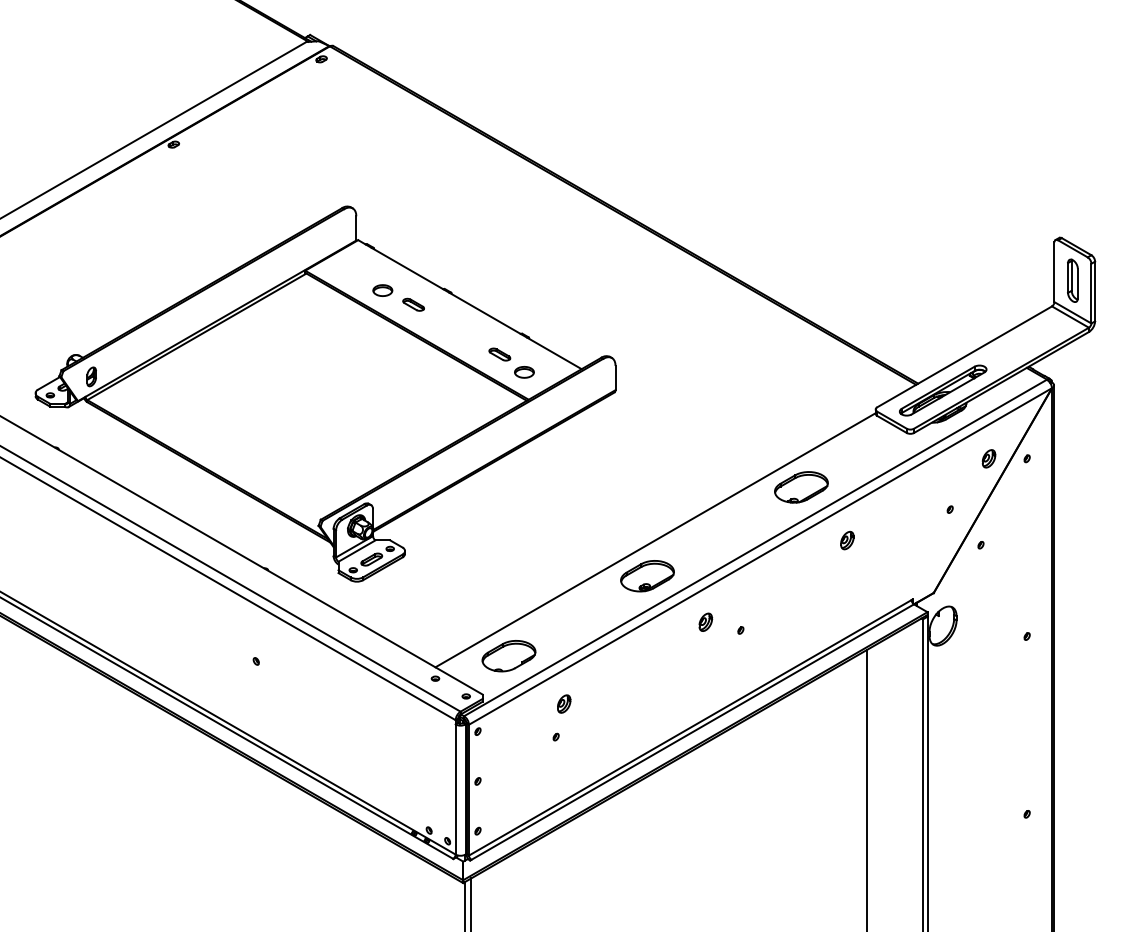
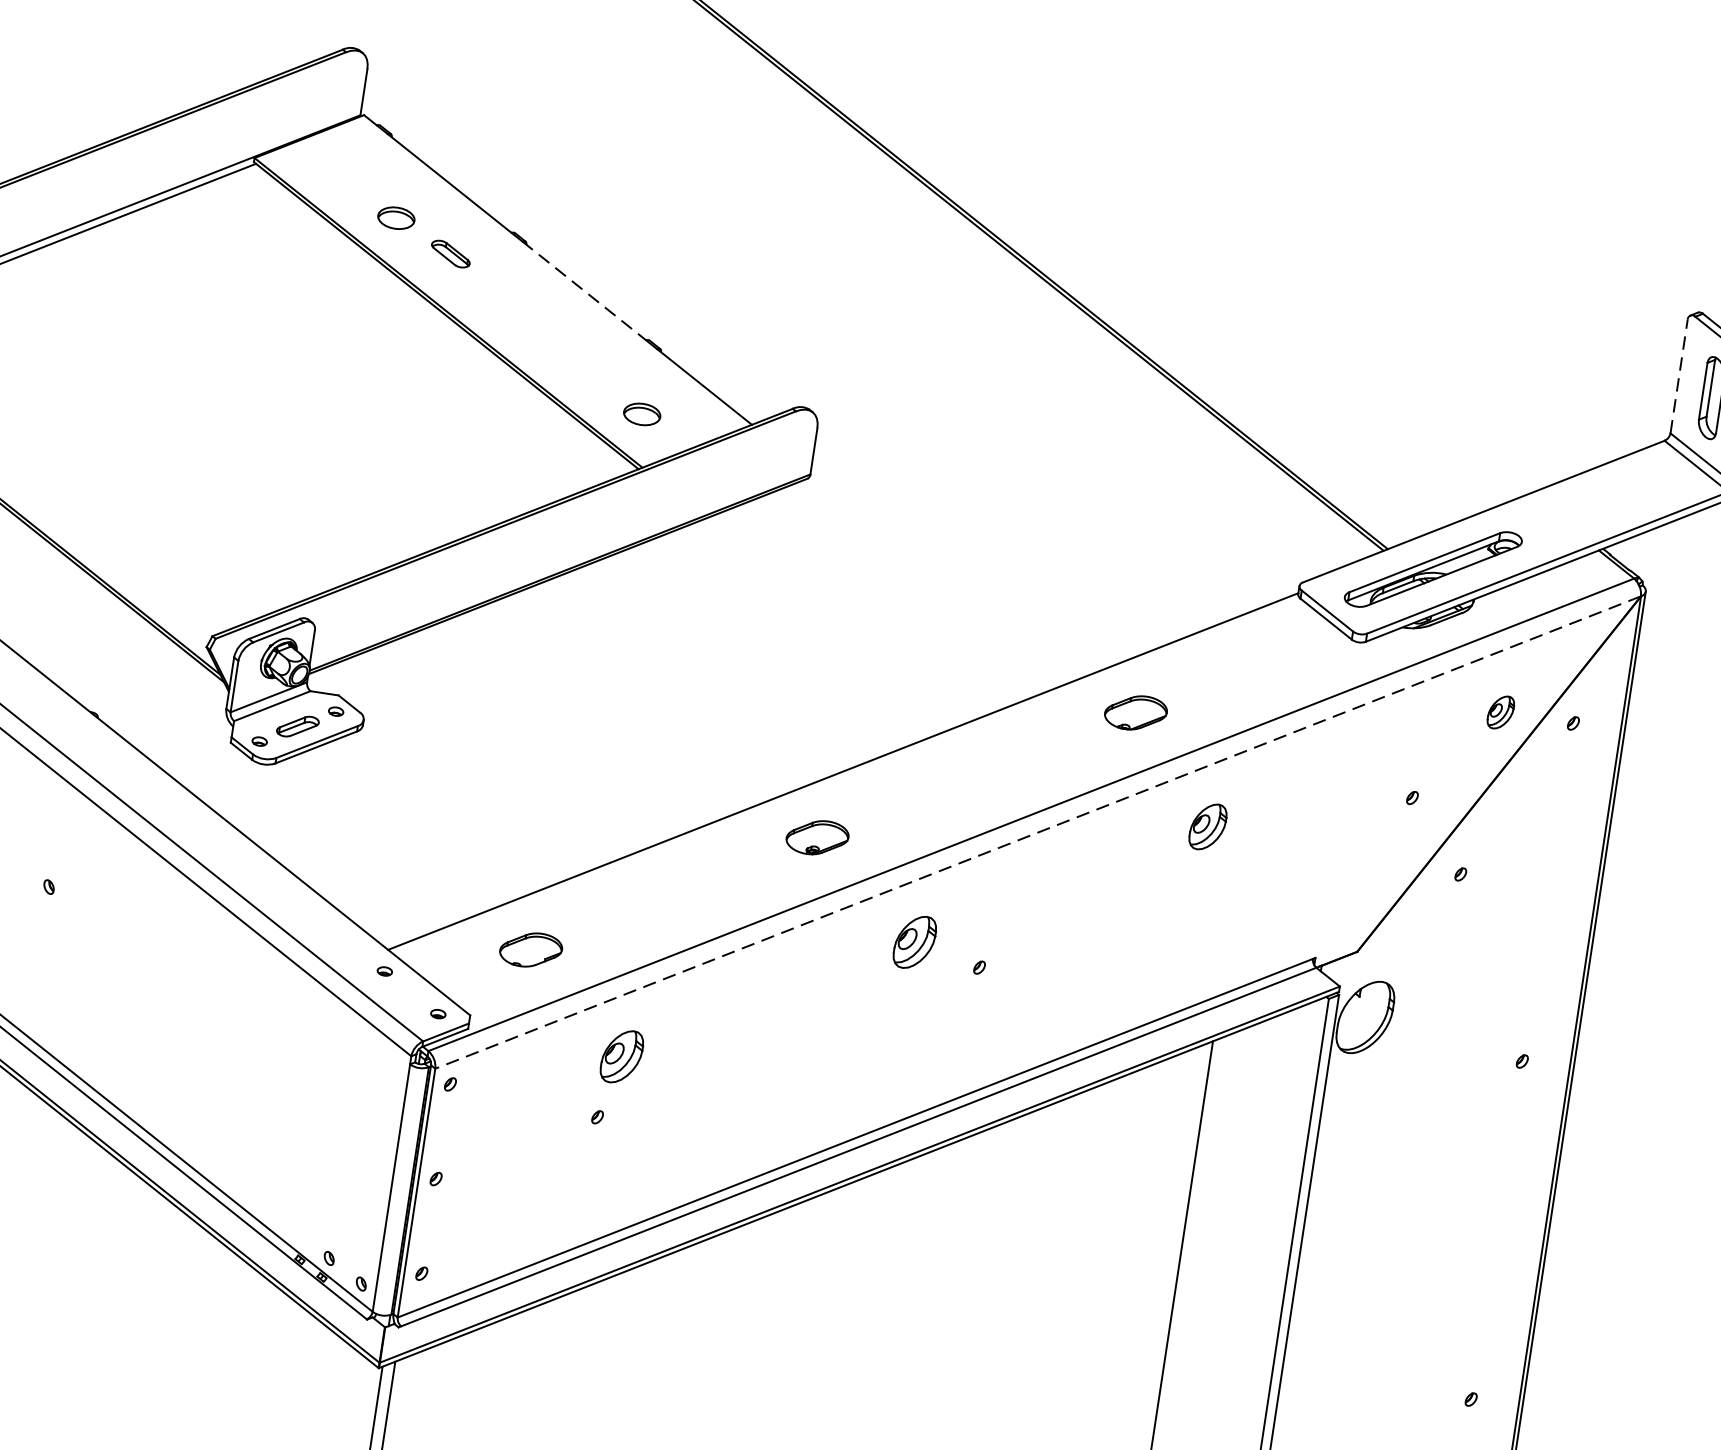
line: (1054, 272) -> (1679, 376), solid -> dashed
line: (485, 313) -> (585, 291), solid -> dashed
part: (499, 354) -> (599, 373), removed
part: (801, 487) -> (1136, 713), size x0.6
part: (847, 540) -> (1208, 827), size x1.4
line: (760, 556) -> (1038, 832), solid -> dashed
part: (647, 576) -> (817, 838), size x0.6
part: (705, 621) -> (914, 940), size x1.6
part: (508, 656) -> (530, 950), size x0.6
part: (564, 703) -> (623, 1055), size x1.6

